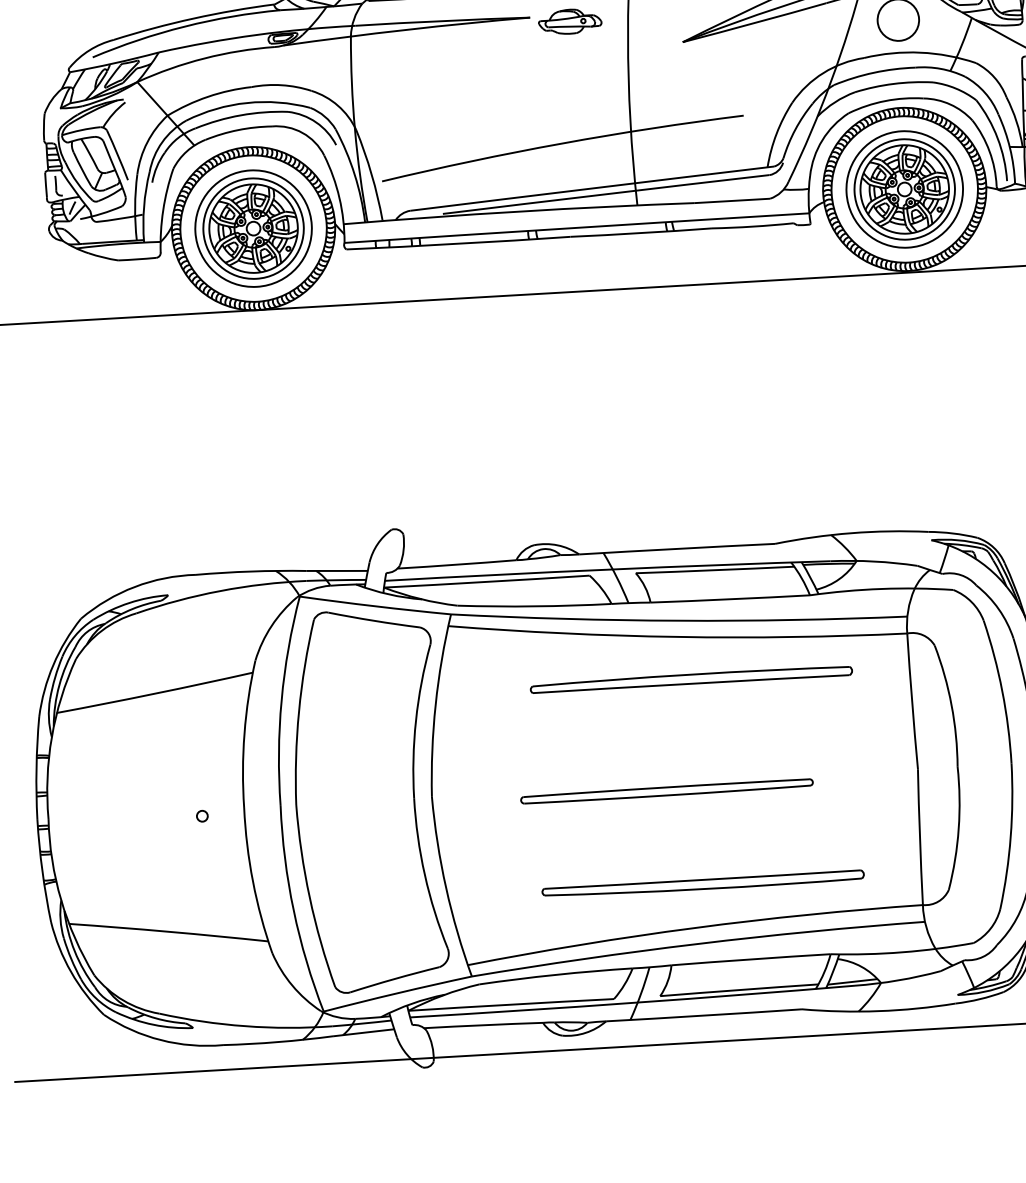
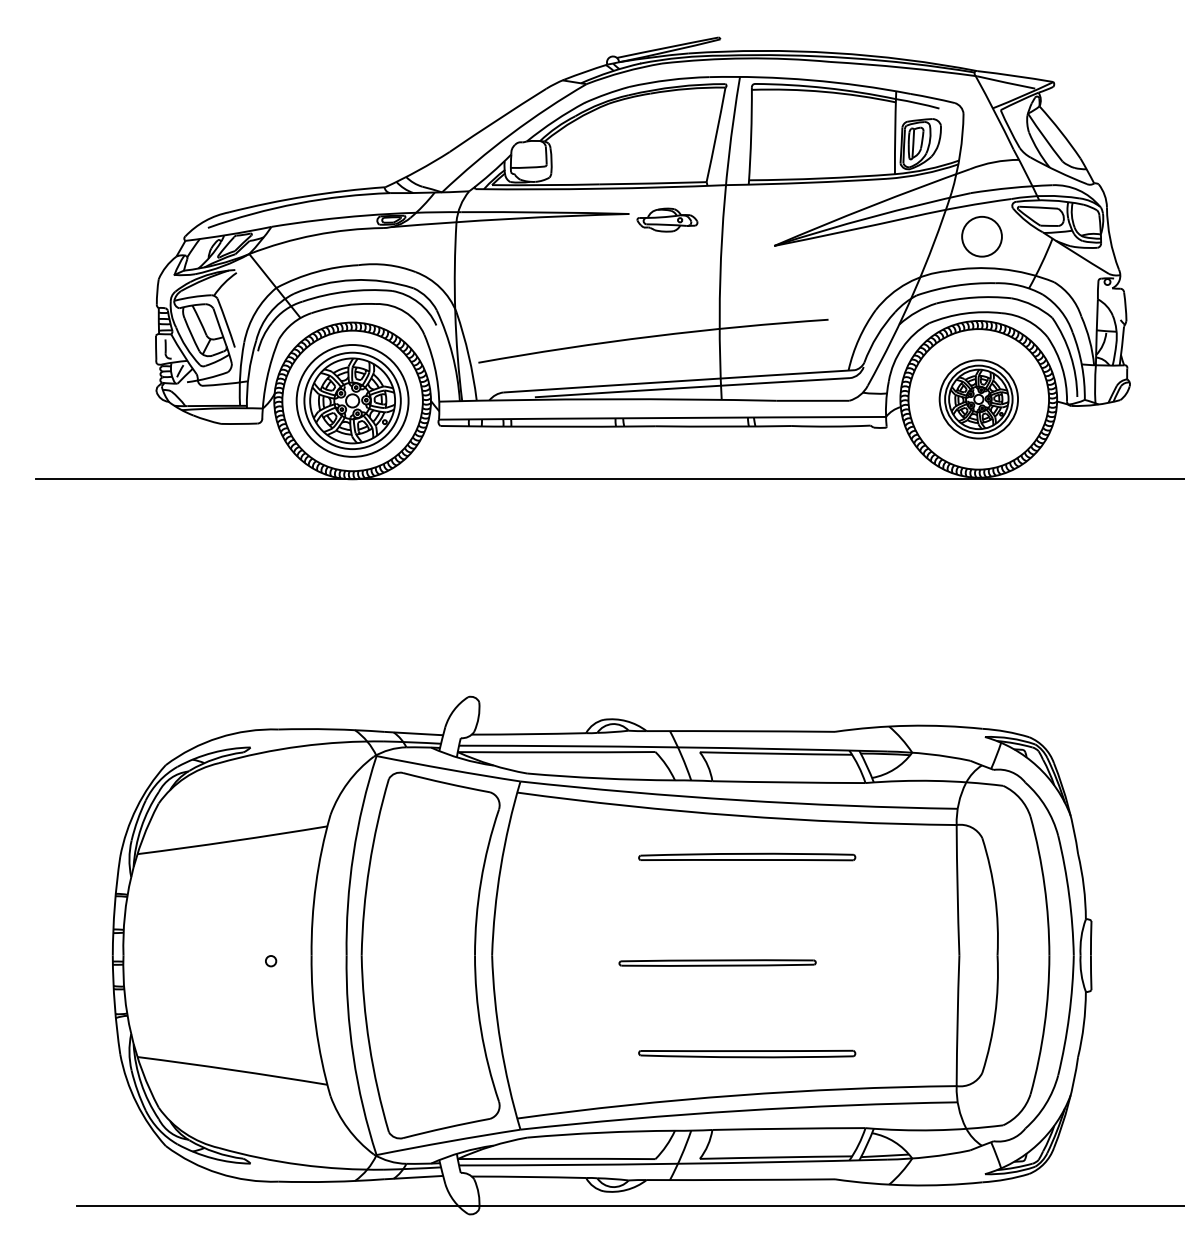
part: (904, 189) -> (978, 399), size x0.7
part: (690, 678) -> (746, 856), size x0.7
part: (666, 790) -> (717, 962), size x0.7
part: (702, 883) -> (746, 1053), size x0.7

